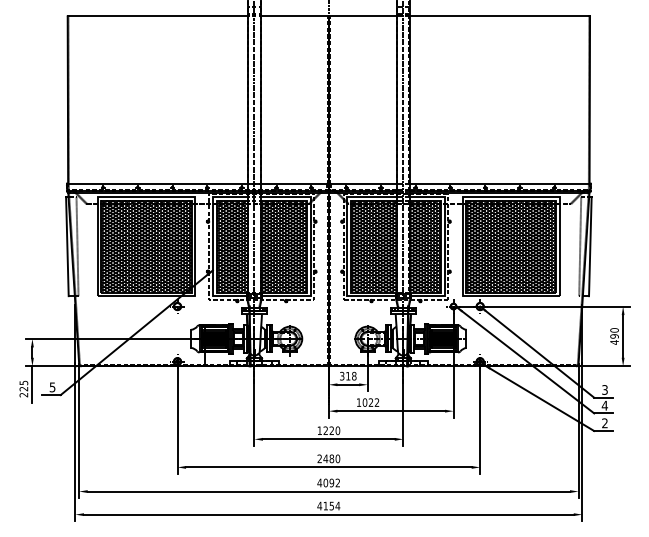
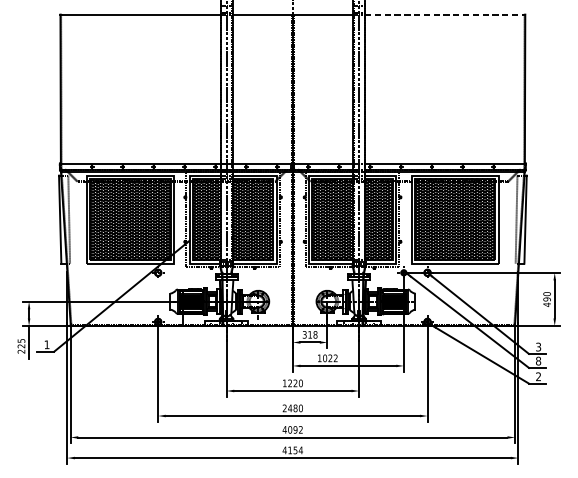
line: (500, 16) -> (445, 14), solid -> dashed
text: (52, 387) -> (46, 344), 5 -> 1
text: (604, 405) -> (538, 360), 4 -> 8

